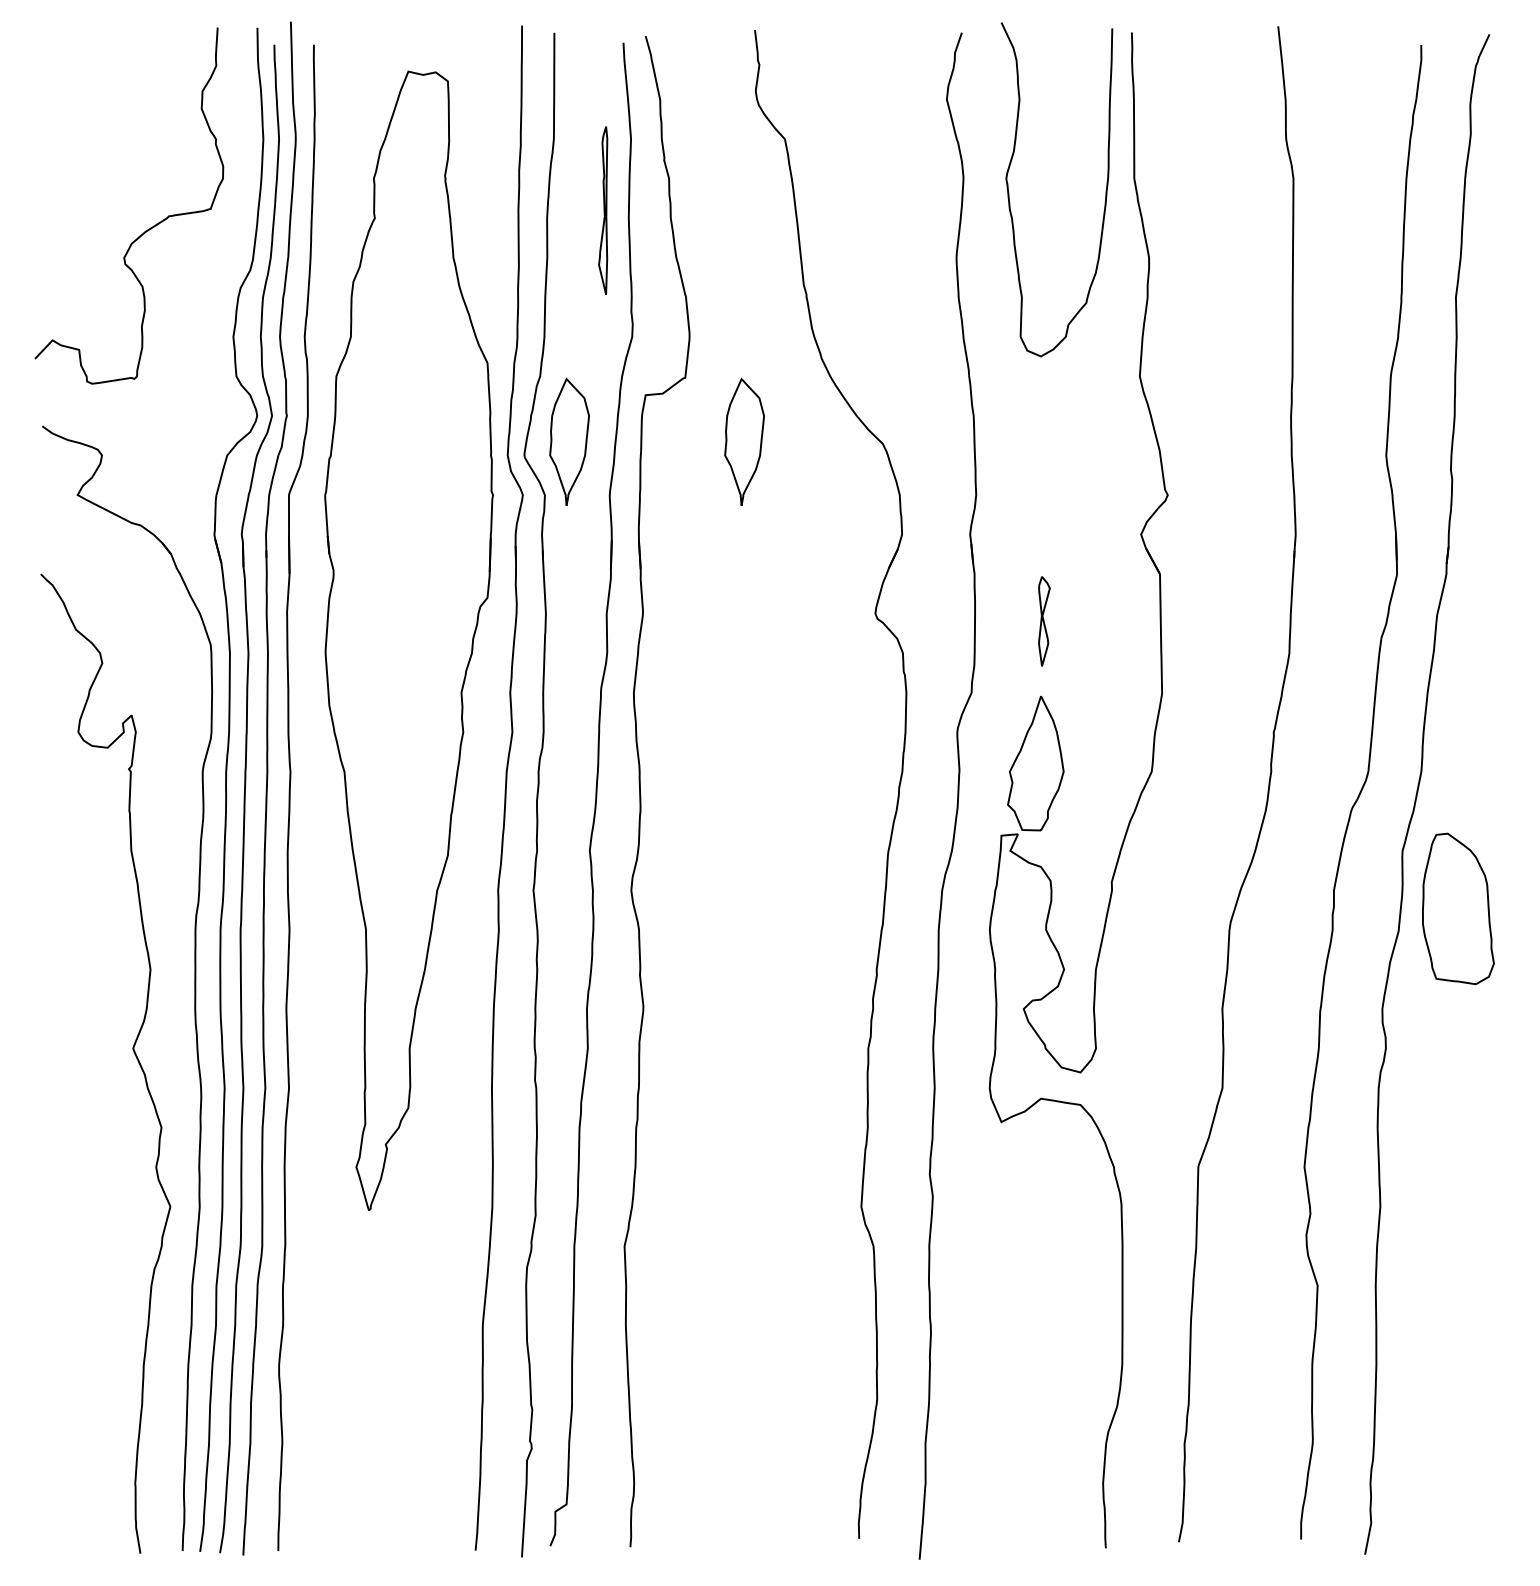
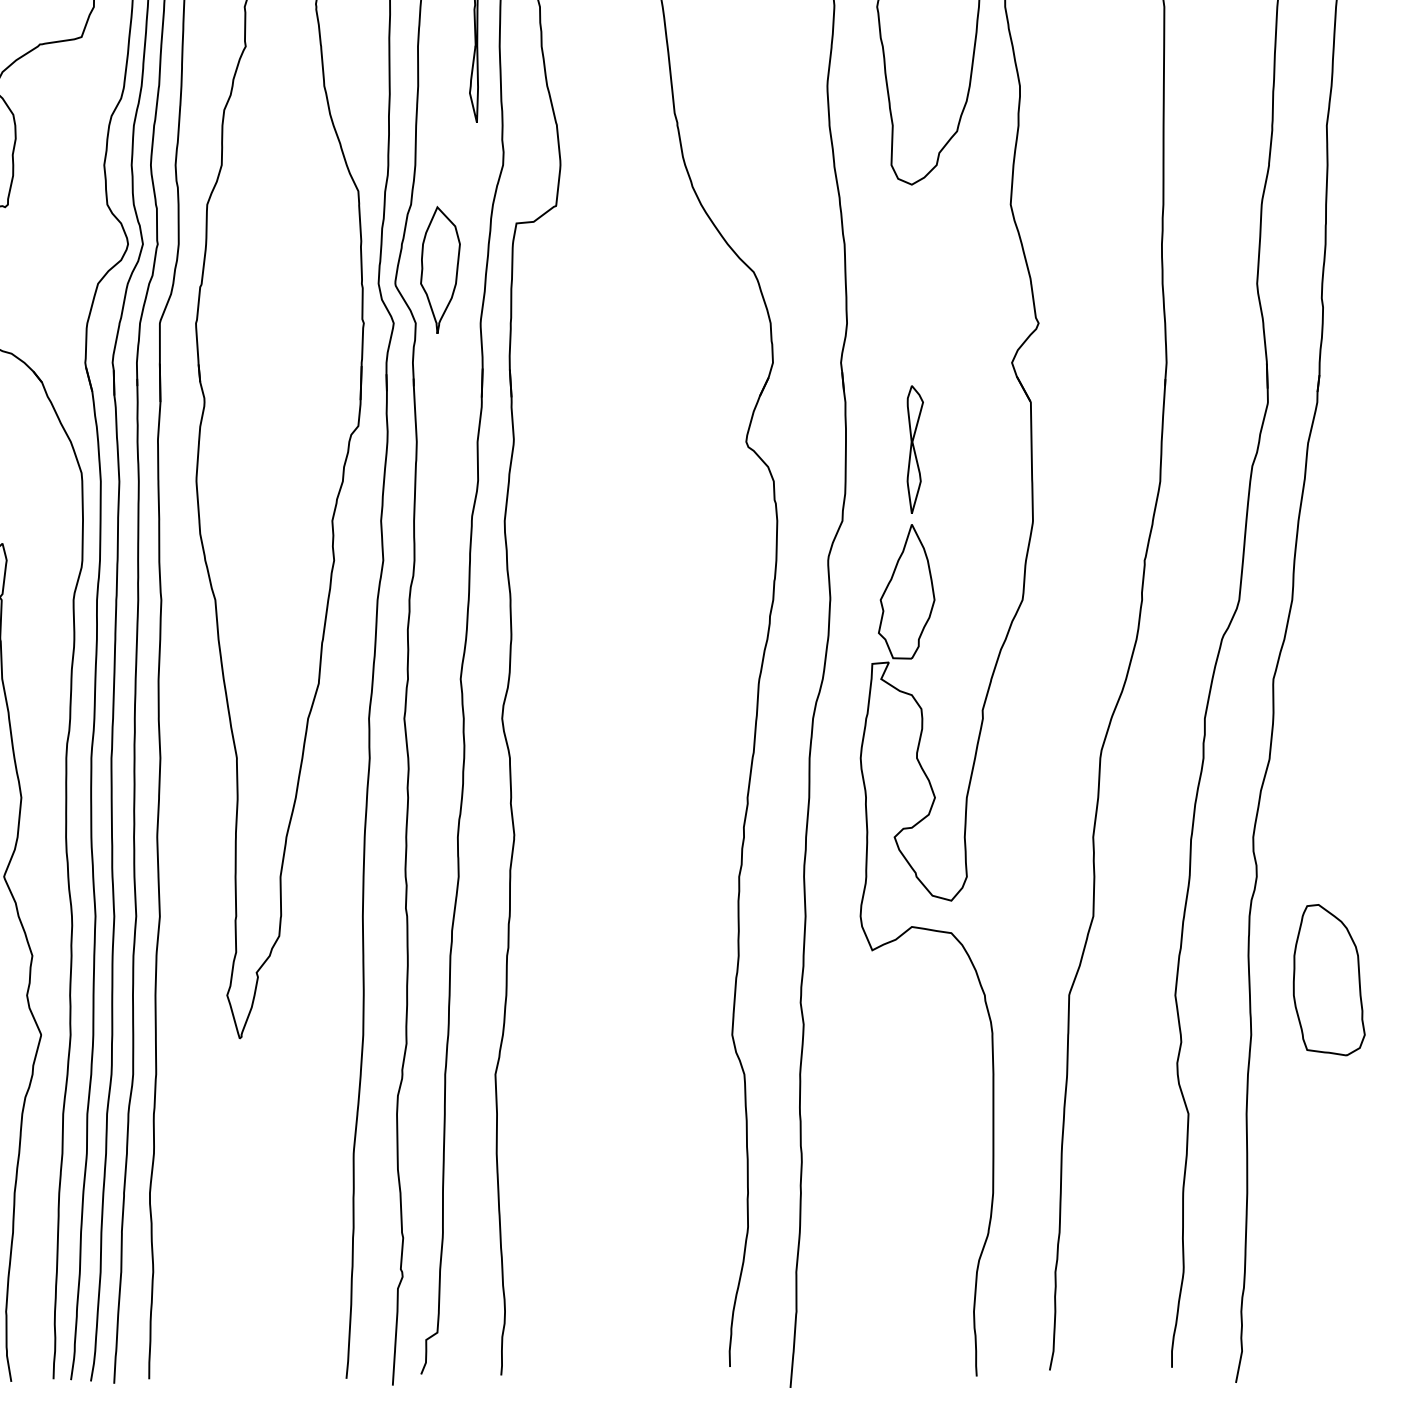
part: (744, 441) -> (615, 269), removed
part: (1044, 621) -> (915, 449), size x1.43
part: (1458, 908) -> (1329, 979), moved

